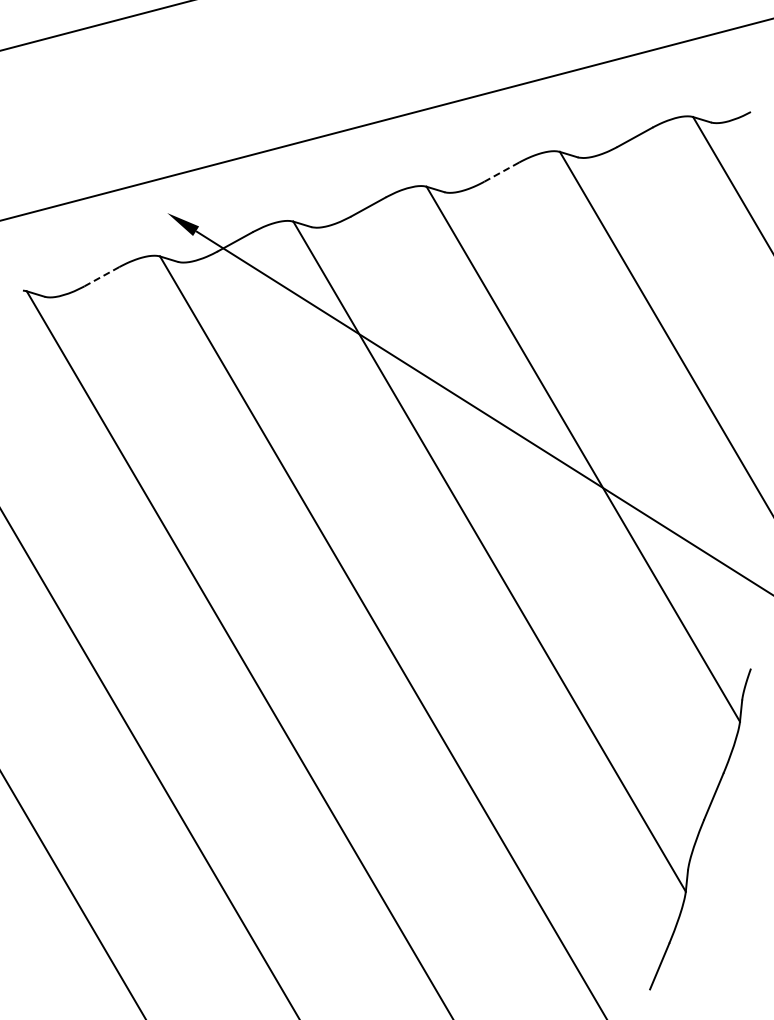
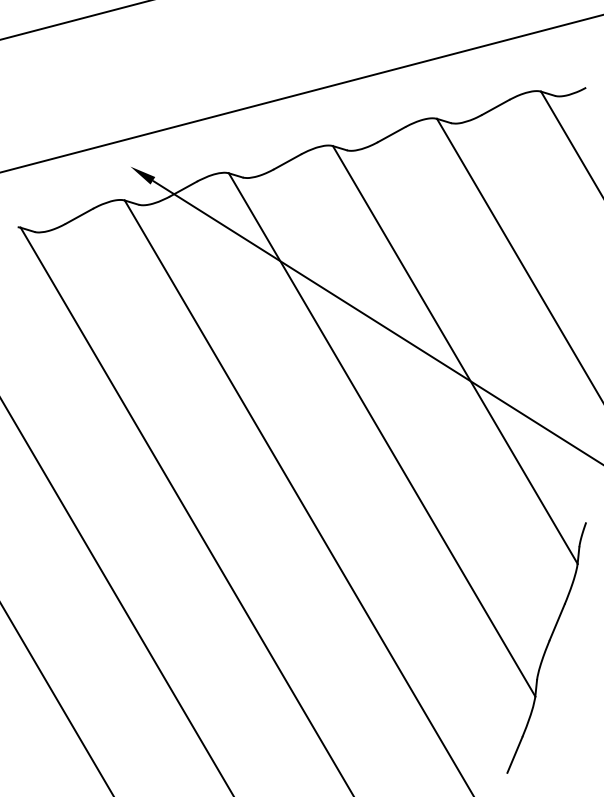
line: (501, 172) -> (391, 134), dashed -> solid
line: (101, 276) -> (79, 216), dashed -> solid

